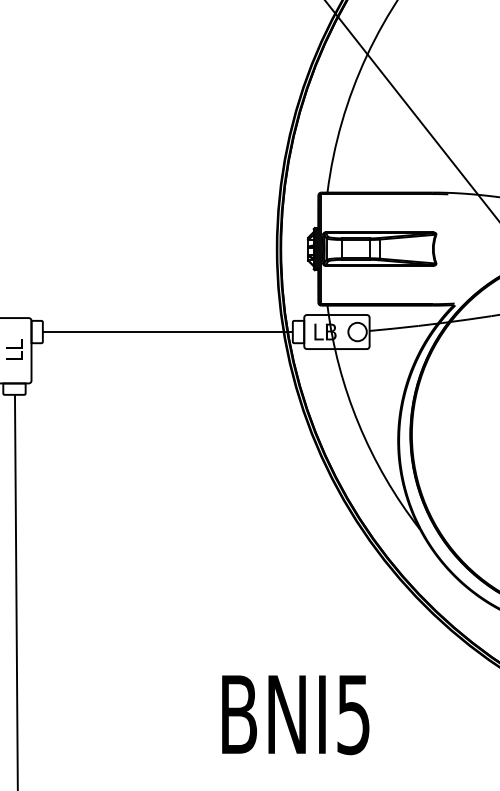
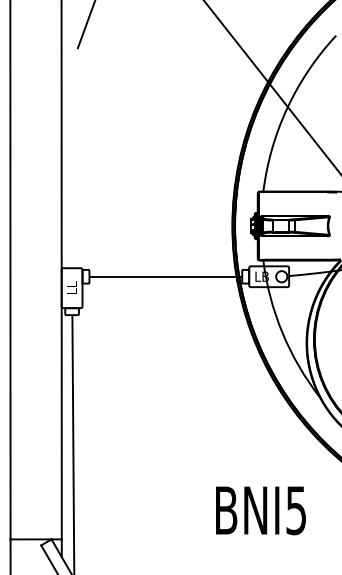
text: (294, 714) -> (260, 510), moved

